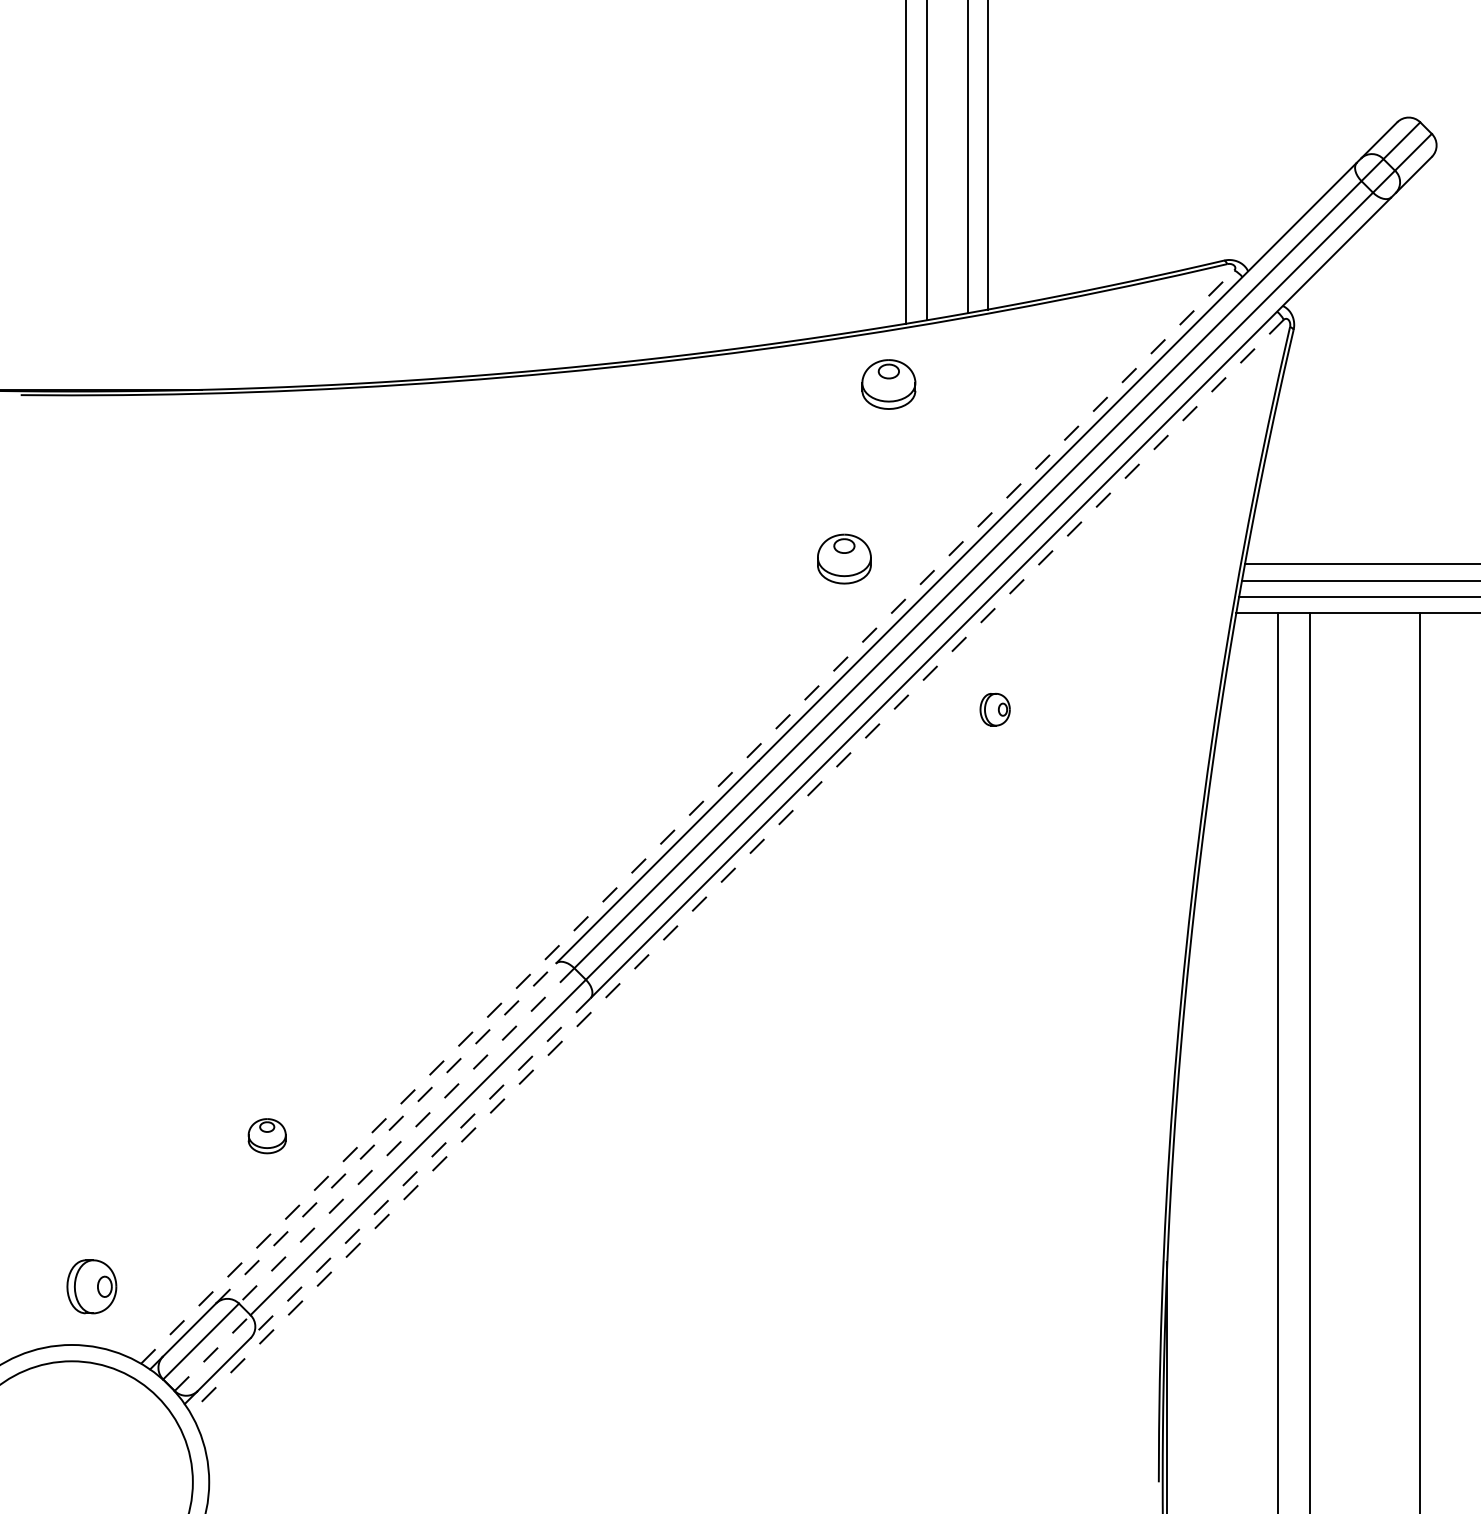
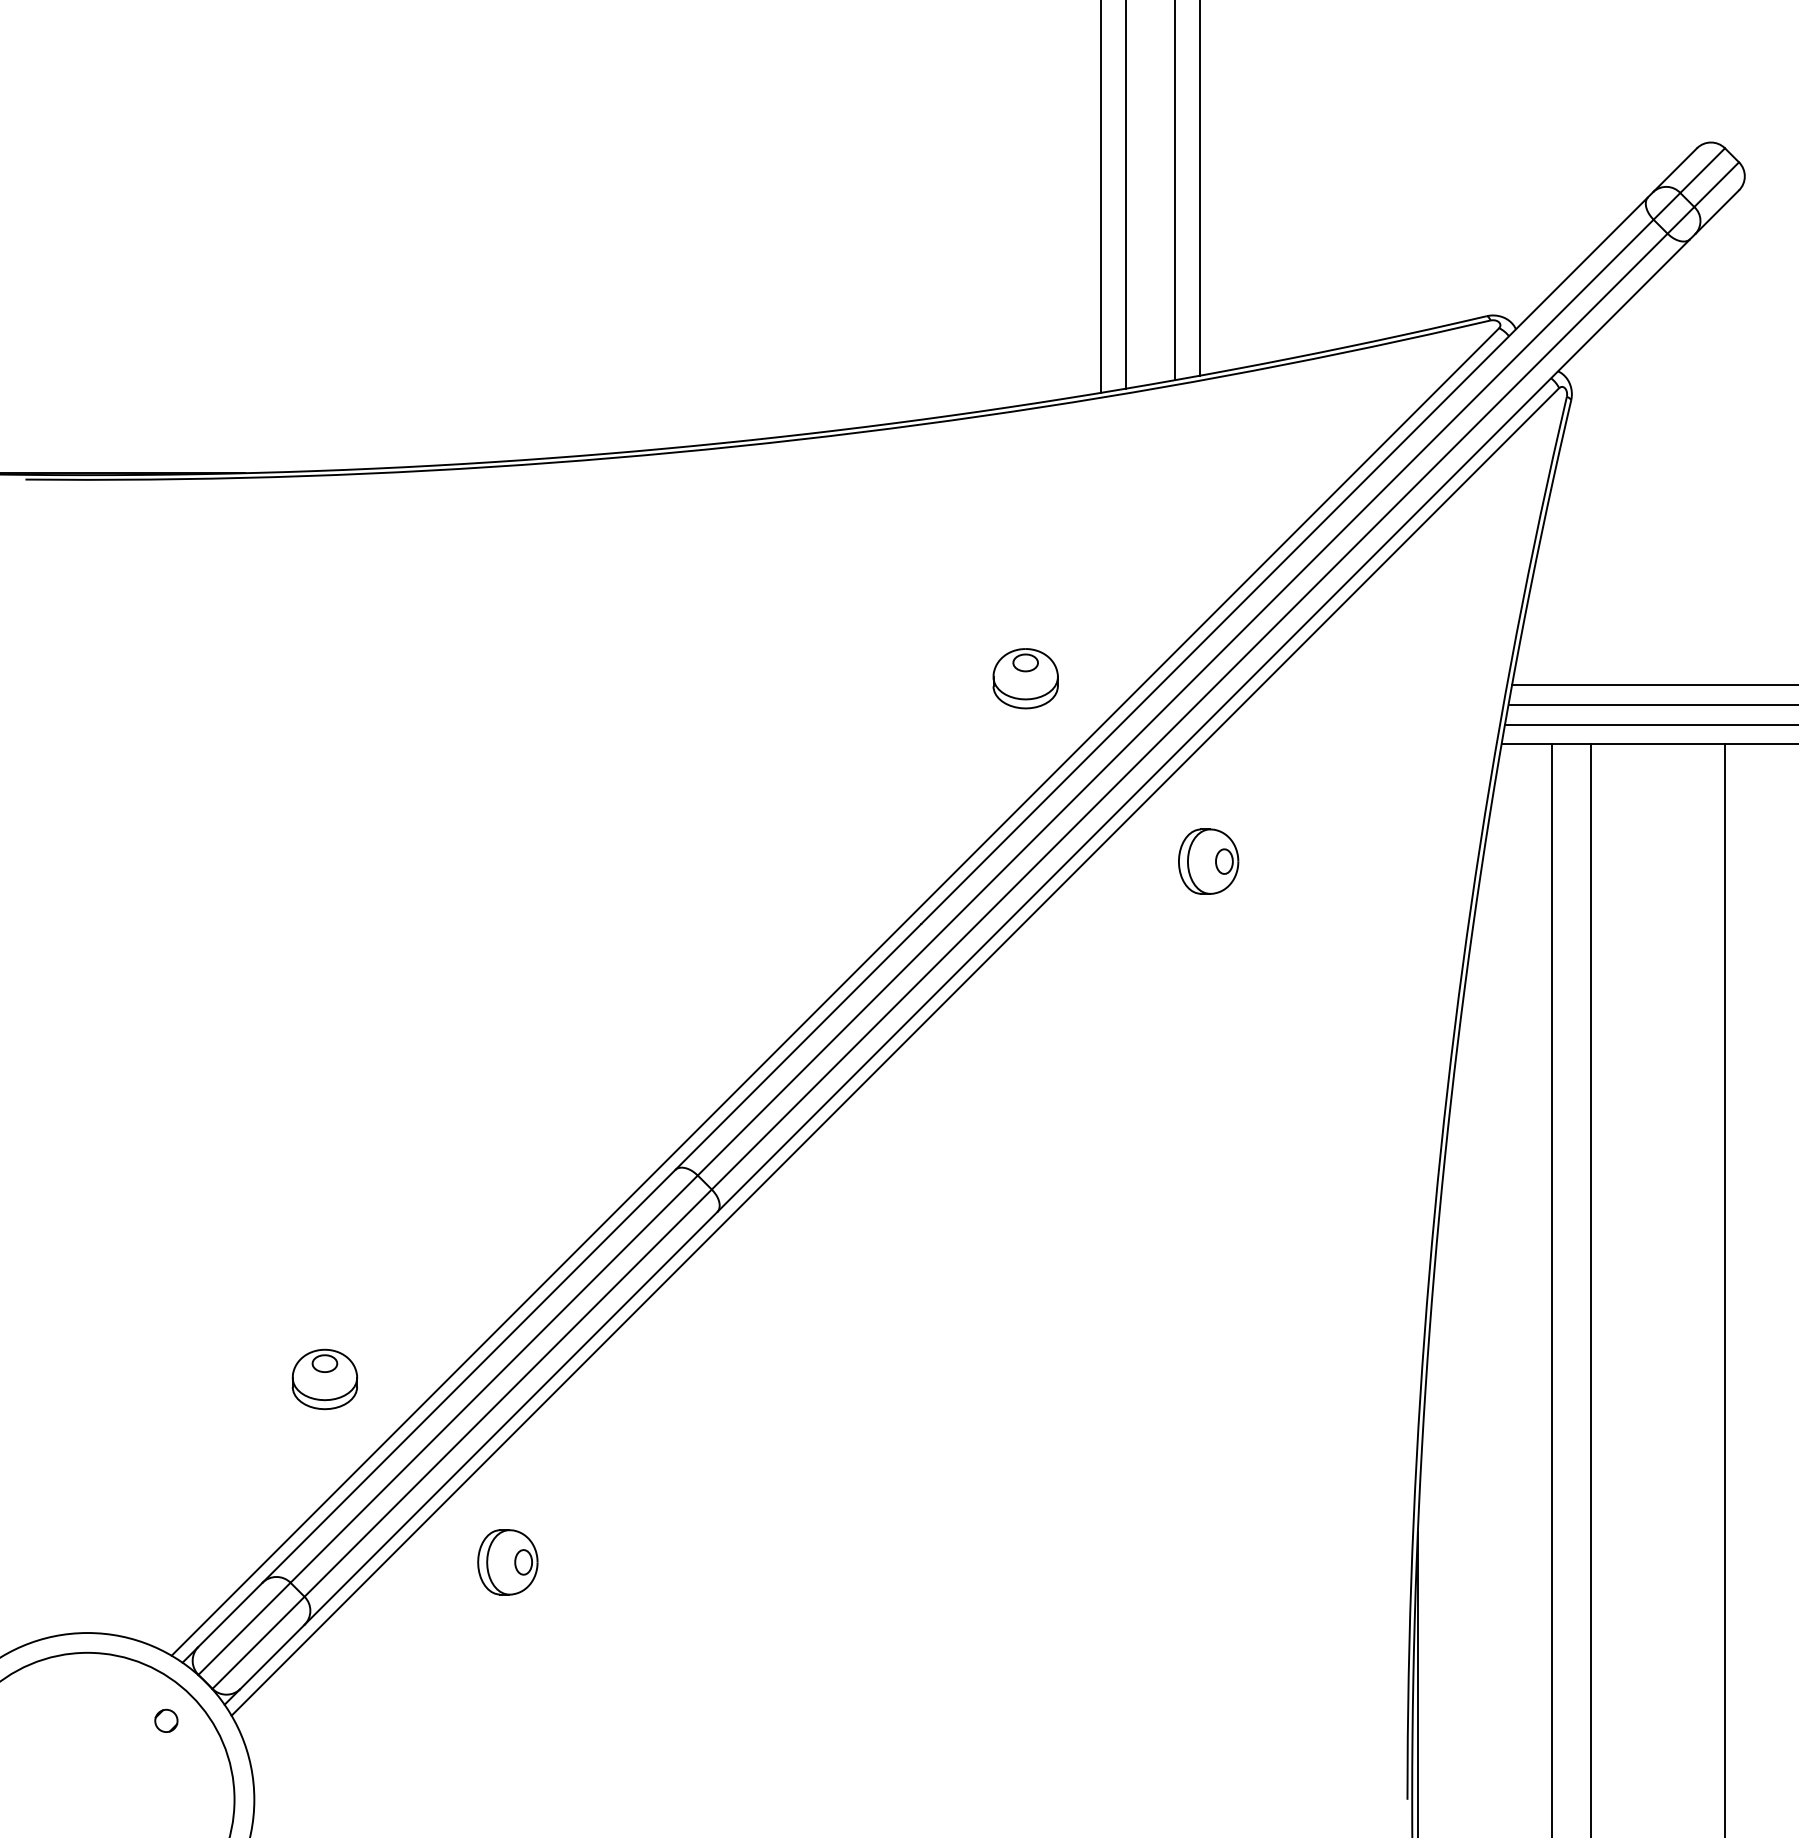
part: (888, 384) -> (1079, 466), removed
part: (994, 709) -> (1208, 861), size x1.67
line: (687, 816) -> (835, 991), dashed -> solid
line: (737, 866) -> (895, 1051), dashed -> solid
line: (385, 1133) -> (468, 1376), dashed -> solid
part: (266, 1136) -> (324, 1379), size x1.43
line: (406, 1136) -> (494, 1379), dashed -> solid
line: (420, 1168) -> (510, 1418), dashed -> solid
part: (91, 1286) -> (507, 1562), moved
line: (212, 1352) -> (258, 1642), dashed -> solid
circle: (136, 1417) -> (166, 1720), added

